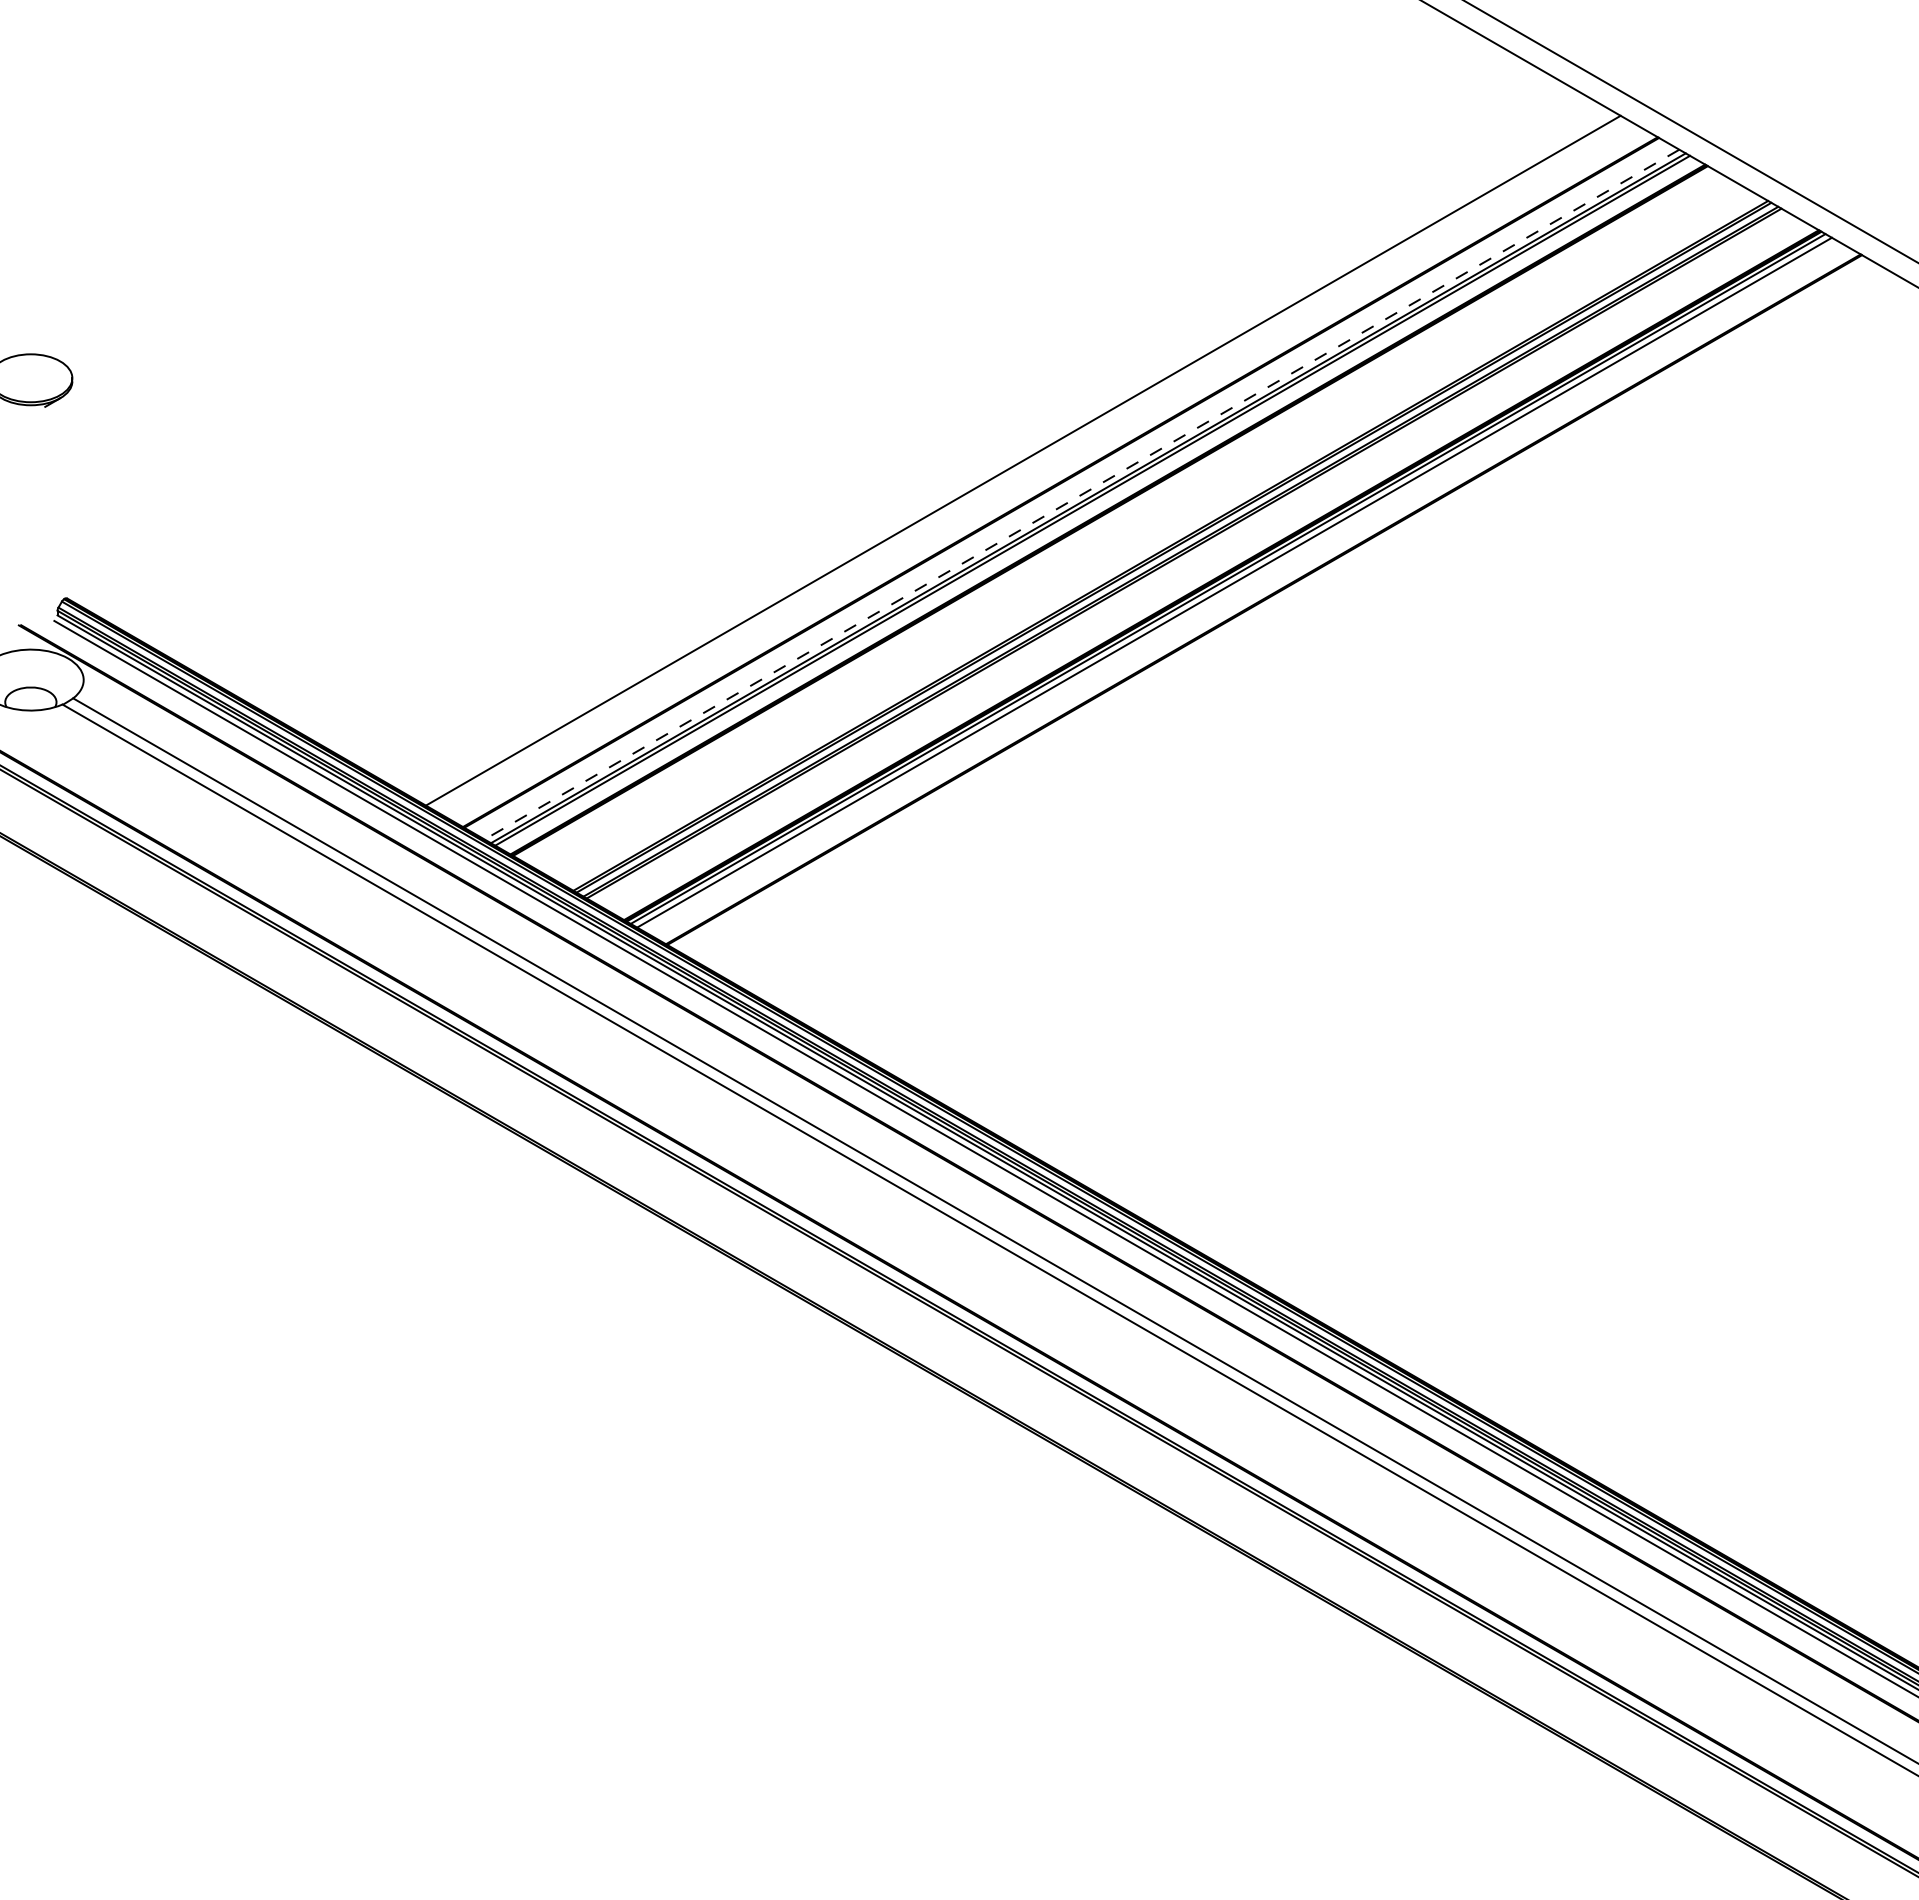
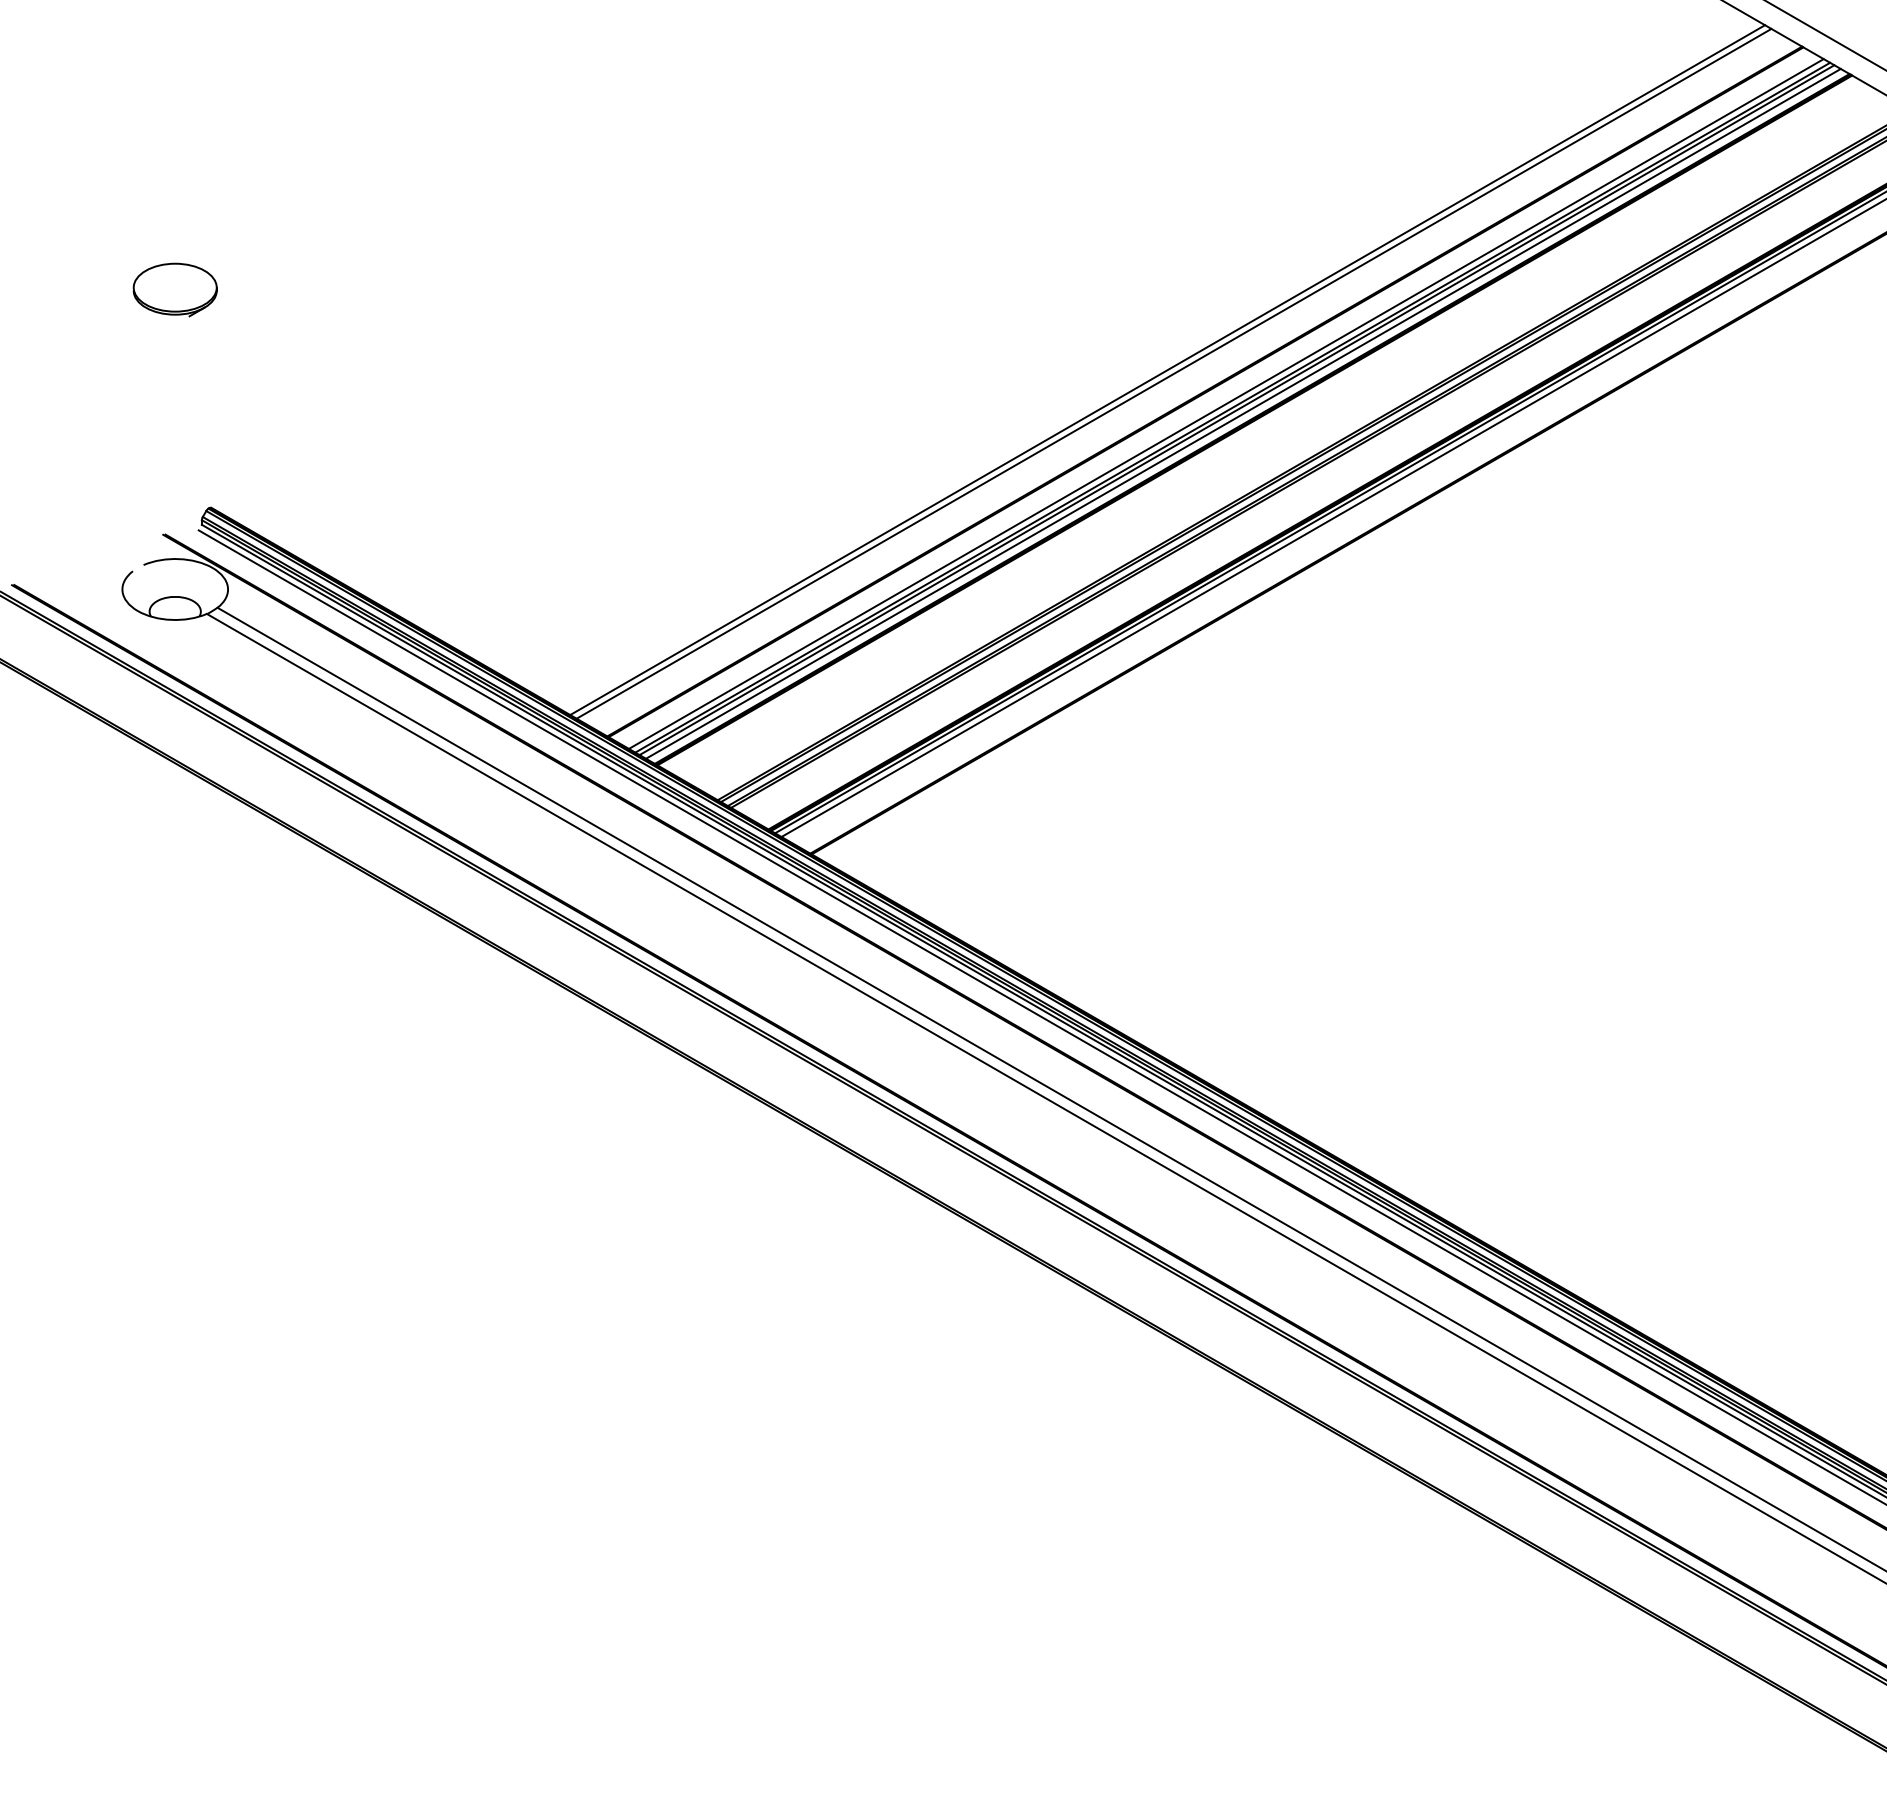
line: (1029, 464) -> (1173, 373), added
line: (1081, 494) -> (1225, 403), dashed -> solid
line: (1098, 504) -> (1242, 413), added

